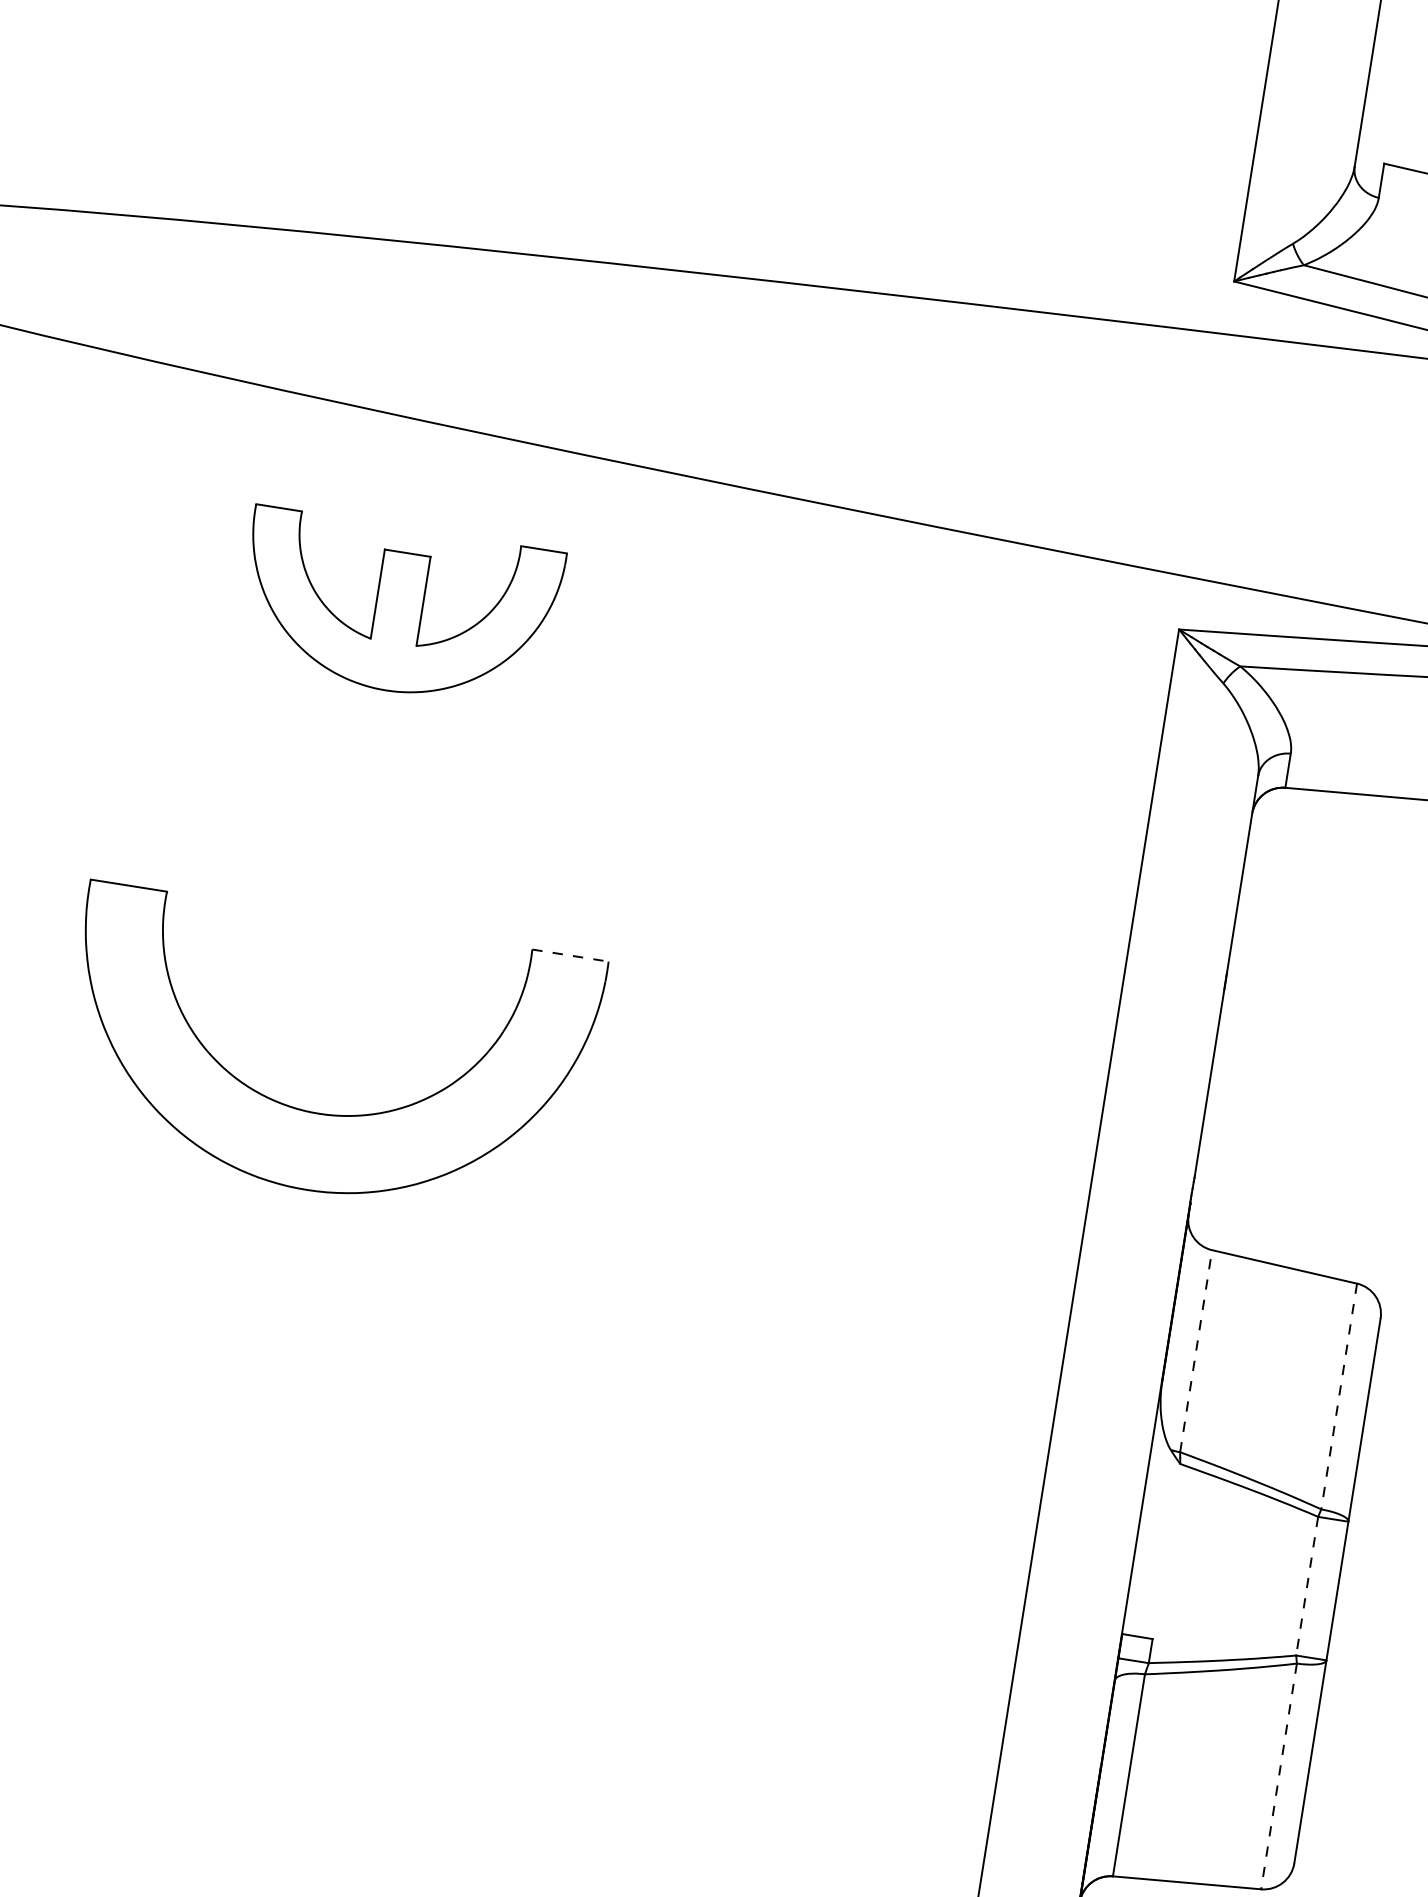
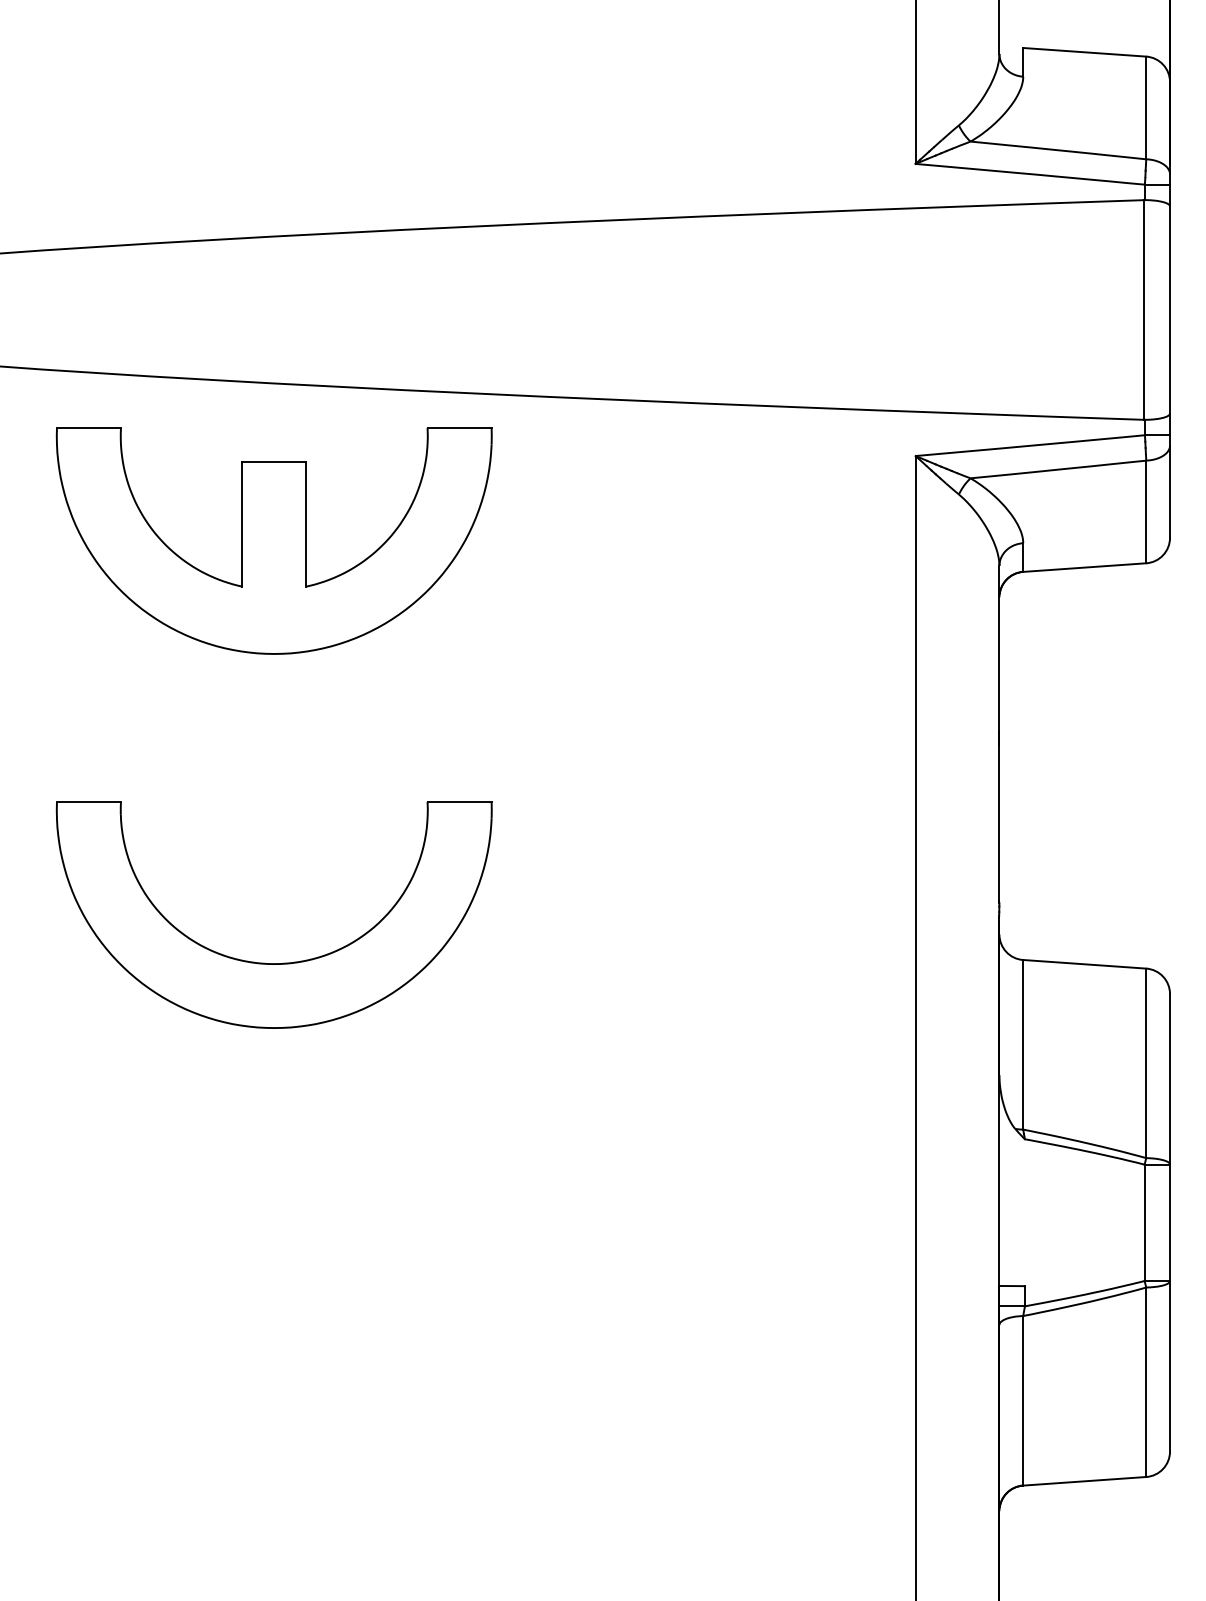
part: (398, 608) -> (273, 540), size x1.67
line: (571, 956) -> (460, 802), dashed -> solid
line: (1196, 1350) -> (1023, 1044), dashed -> solid
line: (1339, 1396) -> (1146, 1063), dashed -> solid
line: (1306, 1586) -> (1144, 1223), dashed -> solid
line: (1279, 1776) -> (1146, 1382), dashed -> solid

